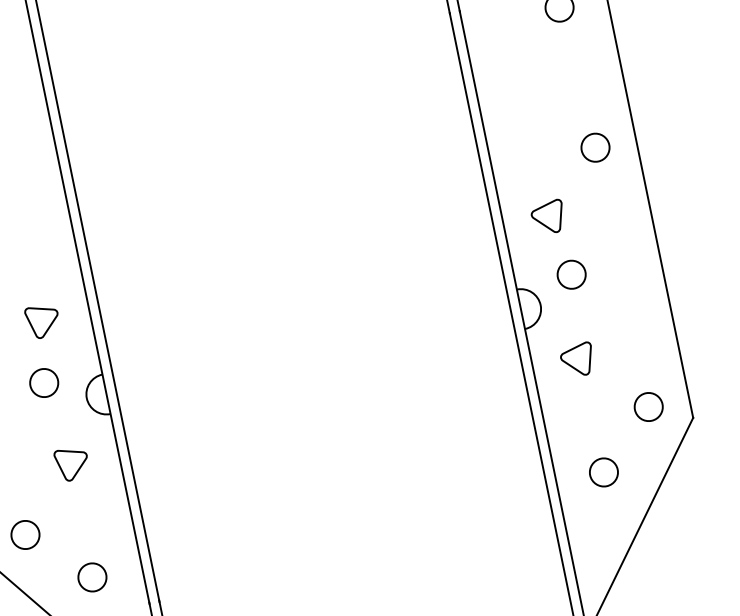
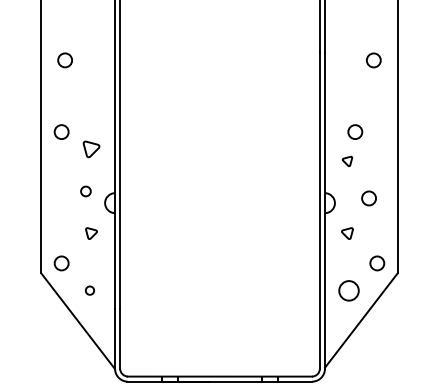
circle: (595, 146) -> (355, 131), moved
part: (548, 217) -> (347, 161), size x0.6
circle: (570, 275) -> (368, 198), moved
part: (43, 321) -> (91, 149), moved
part: (577, 360) -> (347, 233), size x0.7
circle: (43, 383) -> (85, 191), size x0.7
part: (72, 463) -> (91, 233), size x0.7
circle: (602, 472) -> (348, 290), size x1.4
circle: (91, 577) -> (89, 290), size x0.6

